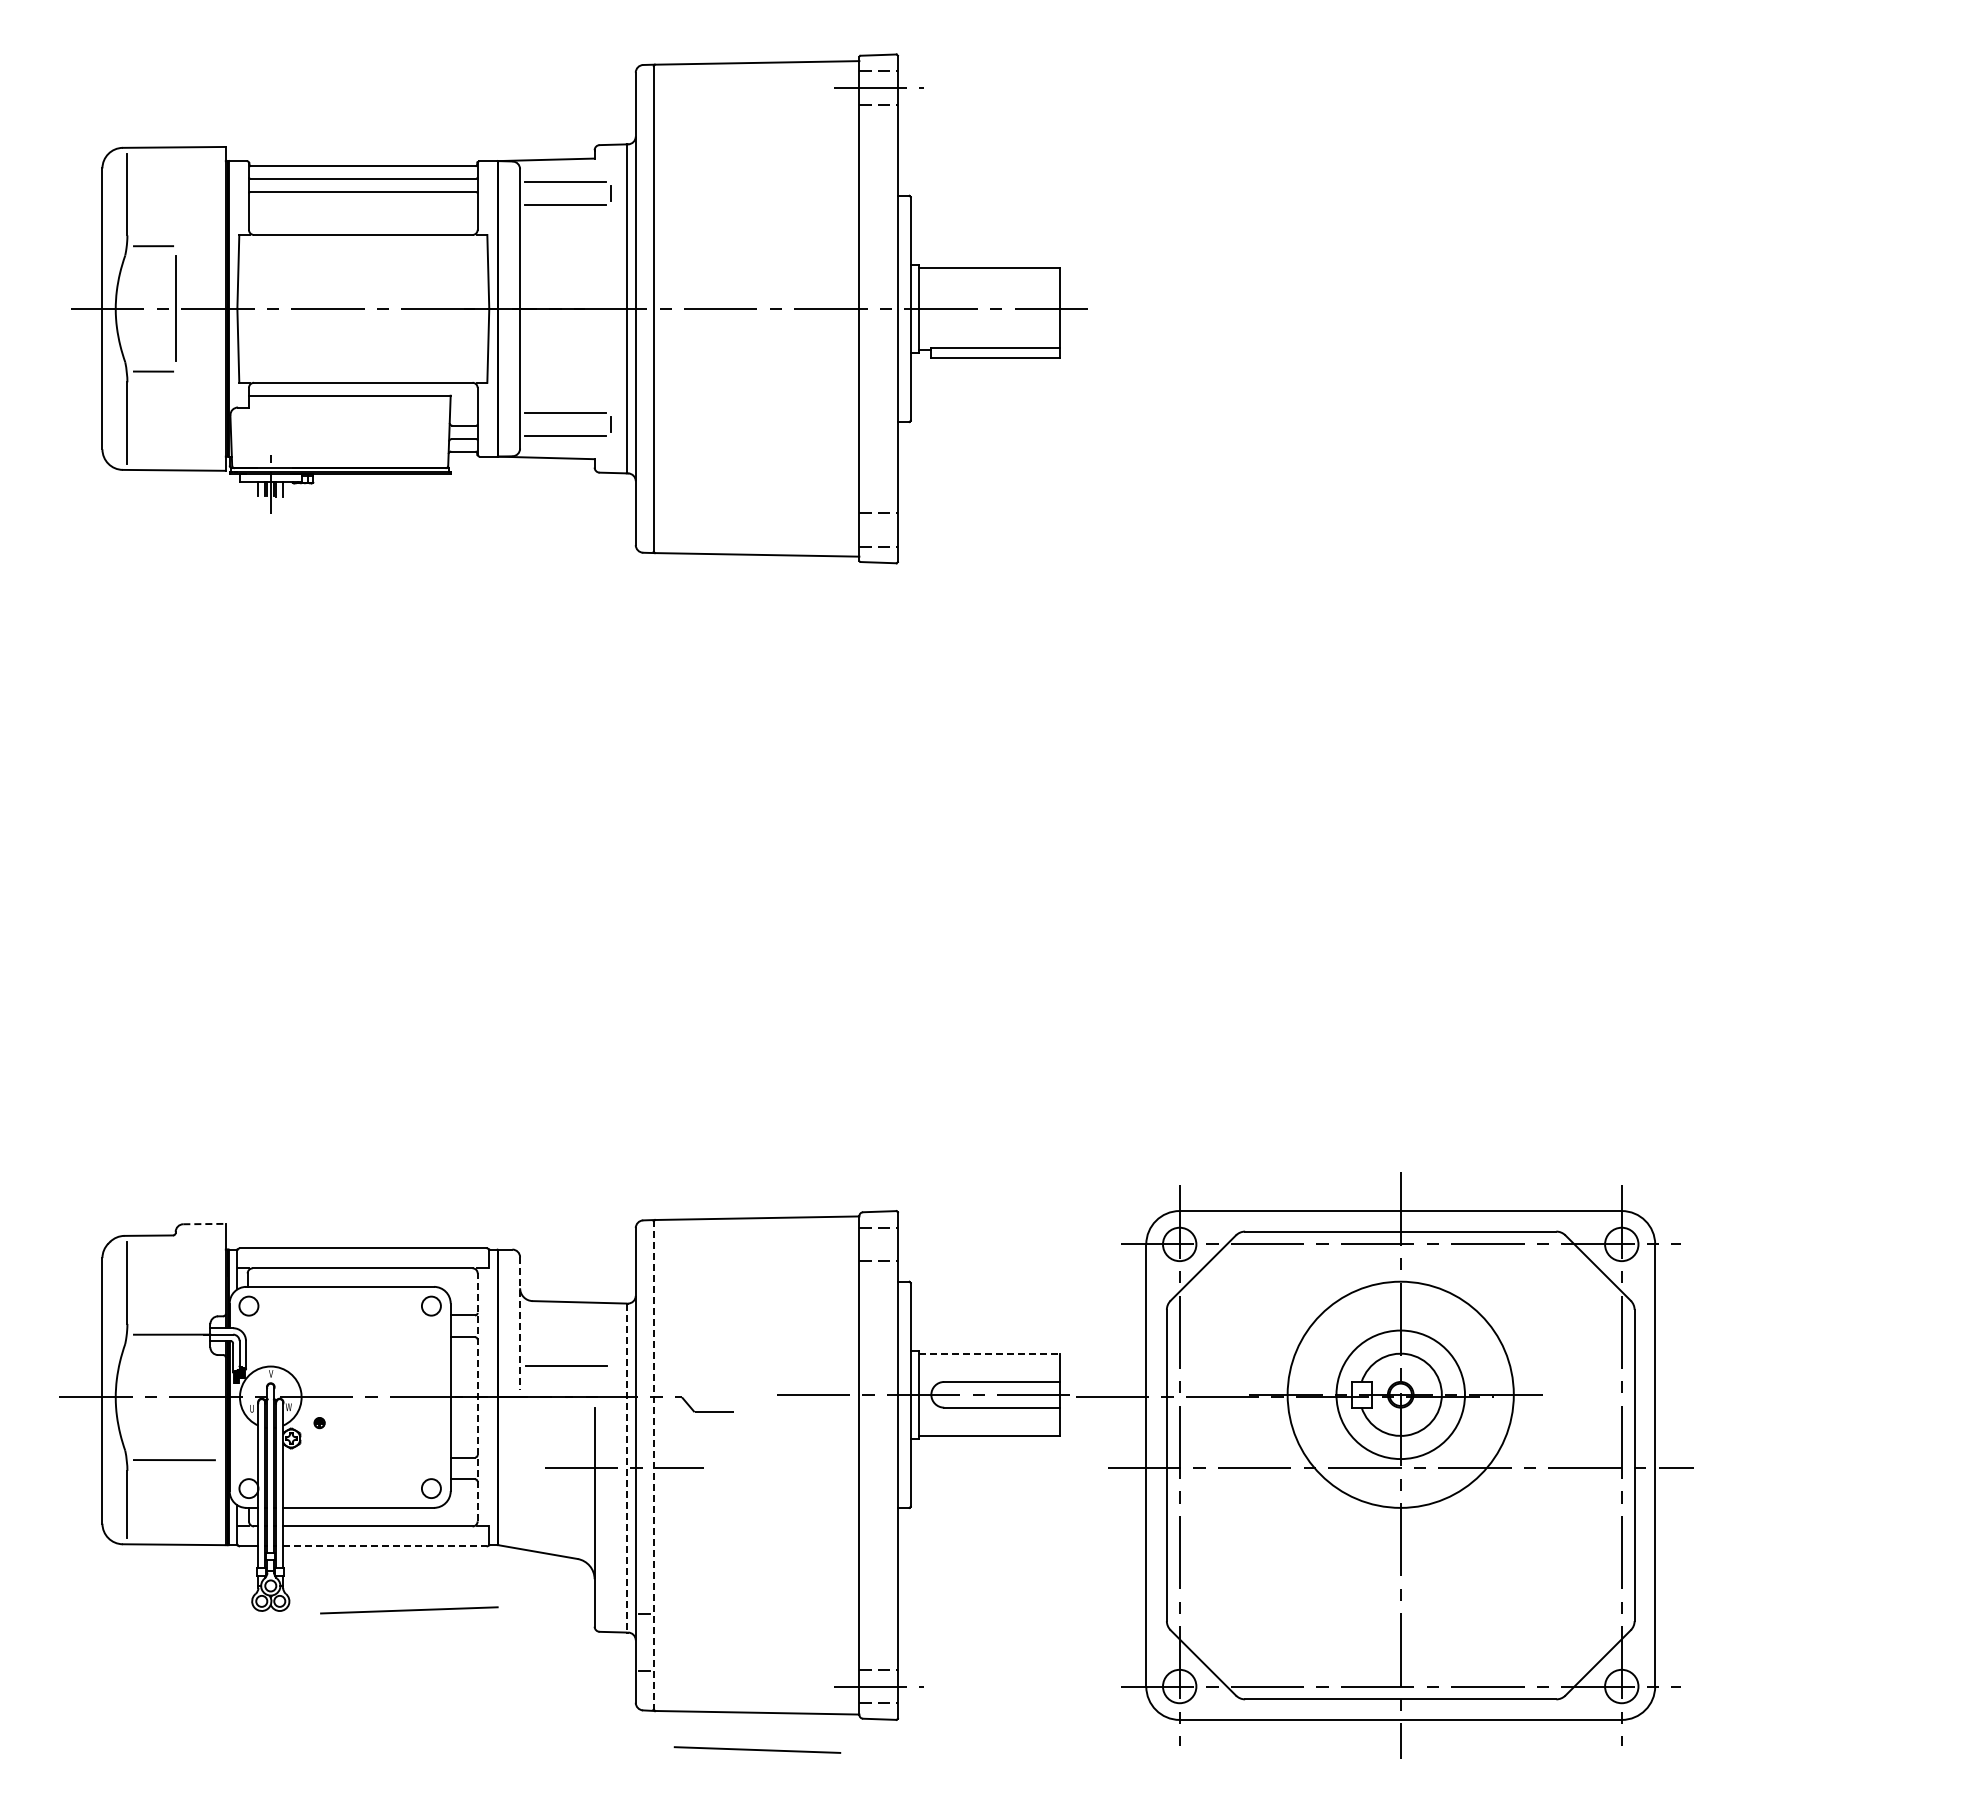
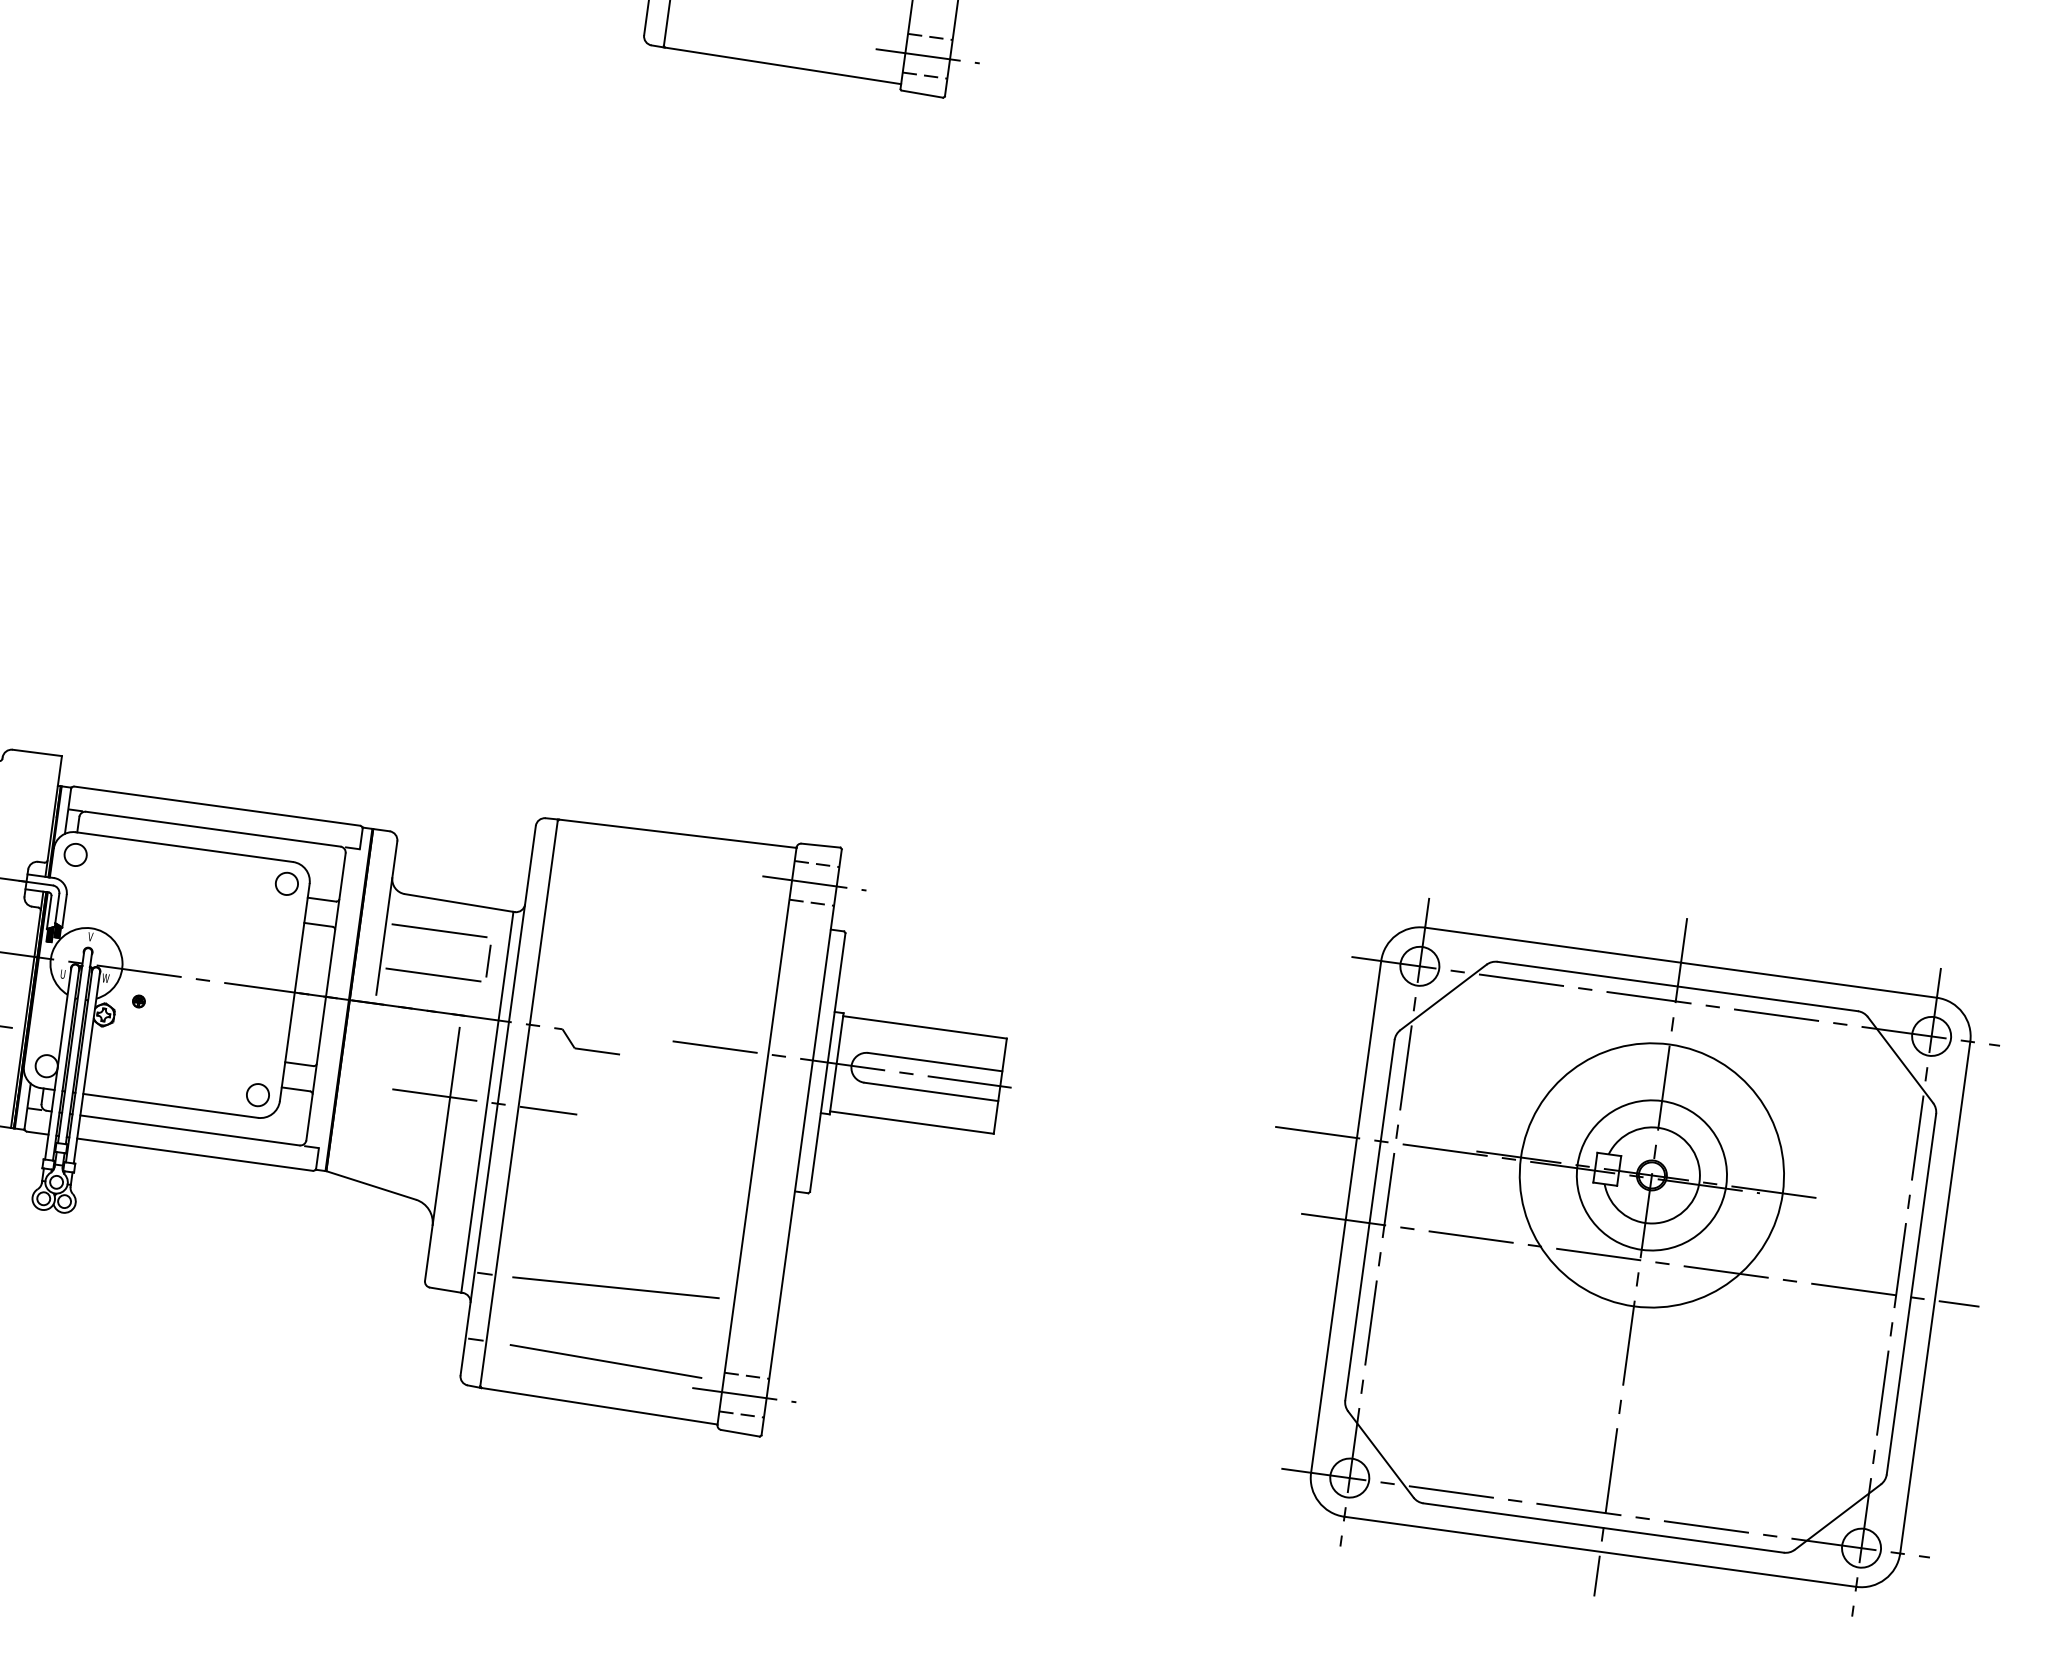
line: (878, 529) -> (927, 55), added
line: (205, 1224) -> (38, 753), dashed -> solid
line: (878, 1244) -> (814, 883), added
line: (520, 1324) -> (387, 919), dashed -> solid
line: (565, 1328) -> (438, 931), added
line: (611, 1347) -> (488, 960), added
line: (989, 1353) -> (925, 1027), dashed -> solid
line: (477, 1397) -> (325, 996), dashed -> solid
line: (653, 1465) -> (518, 1103), dashed -> solid
part: (1384, 1465) -> (1621, 1254), moved
line: (626, 1468) -> (486, 1102), dashed -> solid
line: (384, 1546) -> (194, 1154), dashed -> solid
line: (409, 1610) -> (616, 1287), moved
line: (757, 1749) -> (606, 1360), moved

